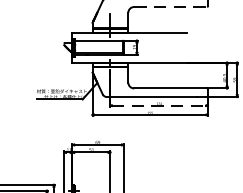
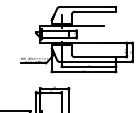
line: (170, 6) -> (95, 11), dashed -> solid
line: (160, 105) -> (89, 66), dashed -> solid

